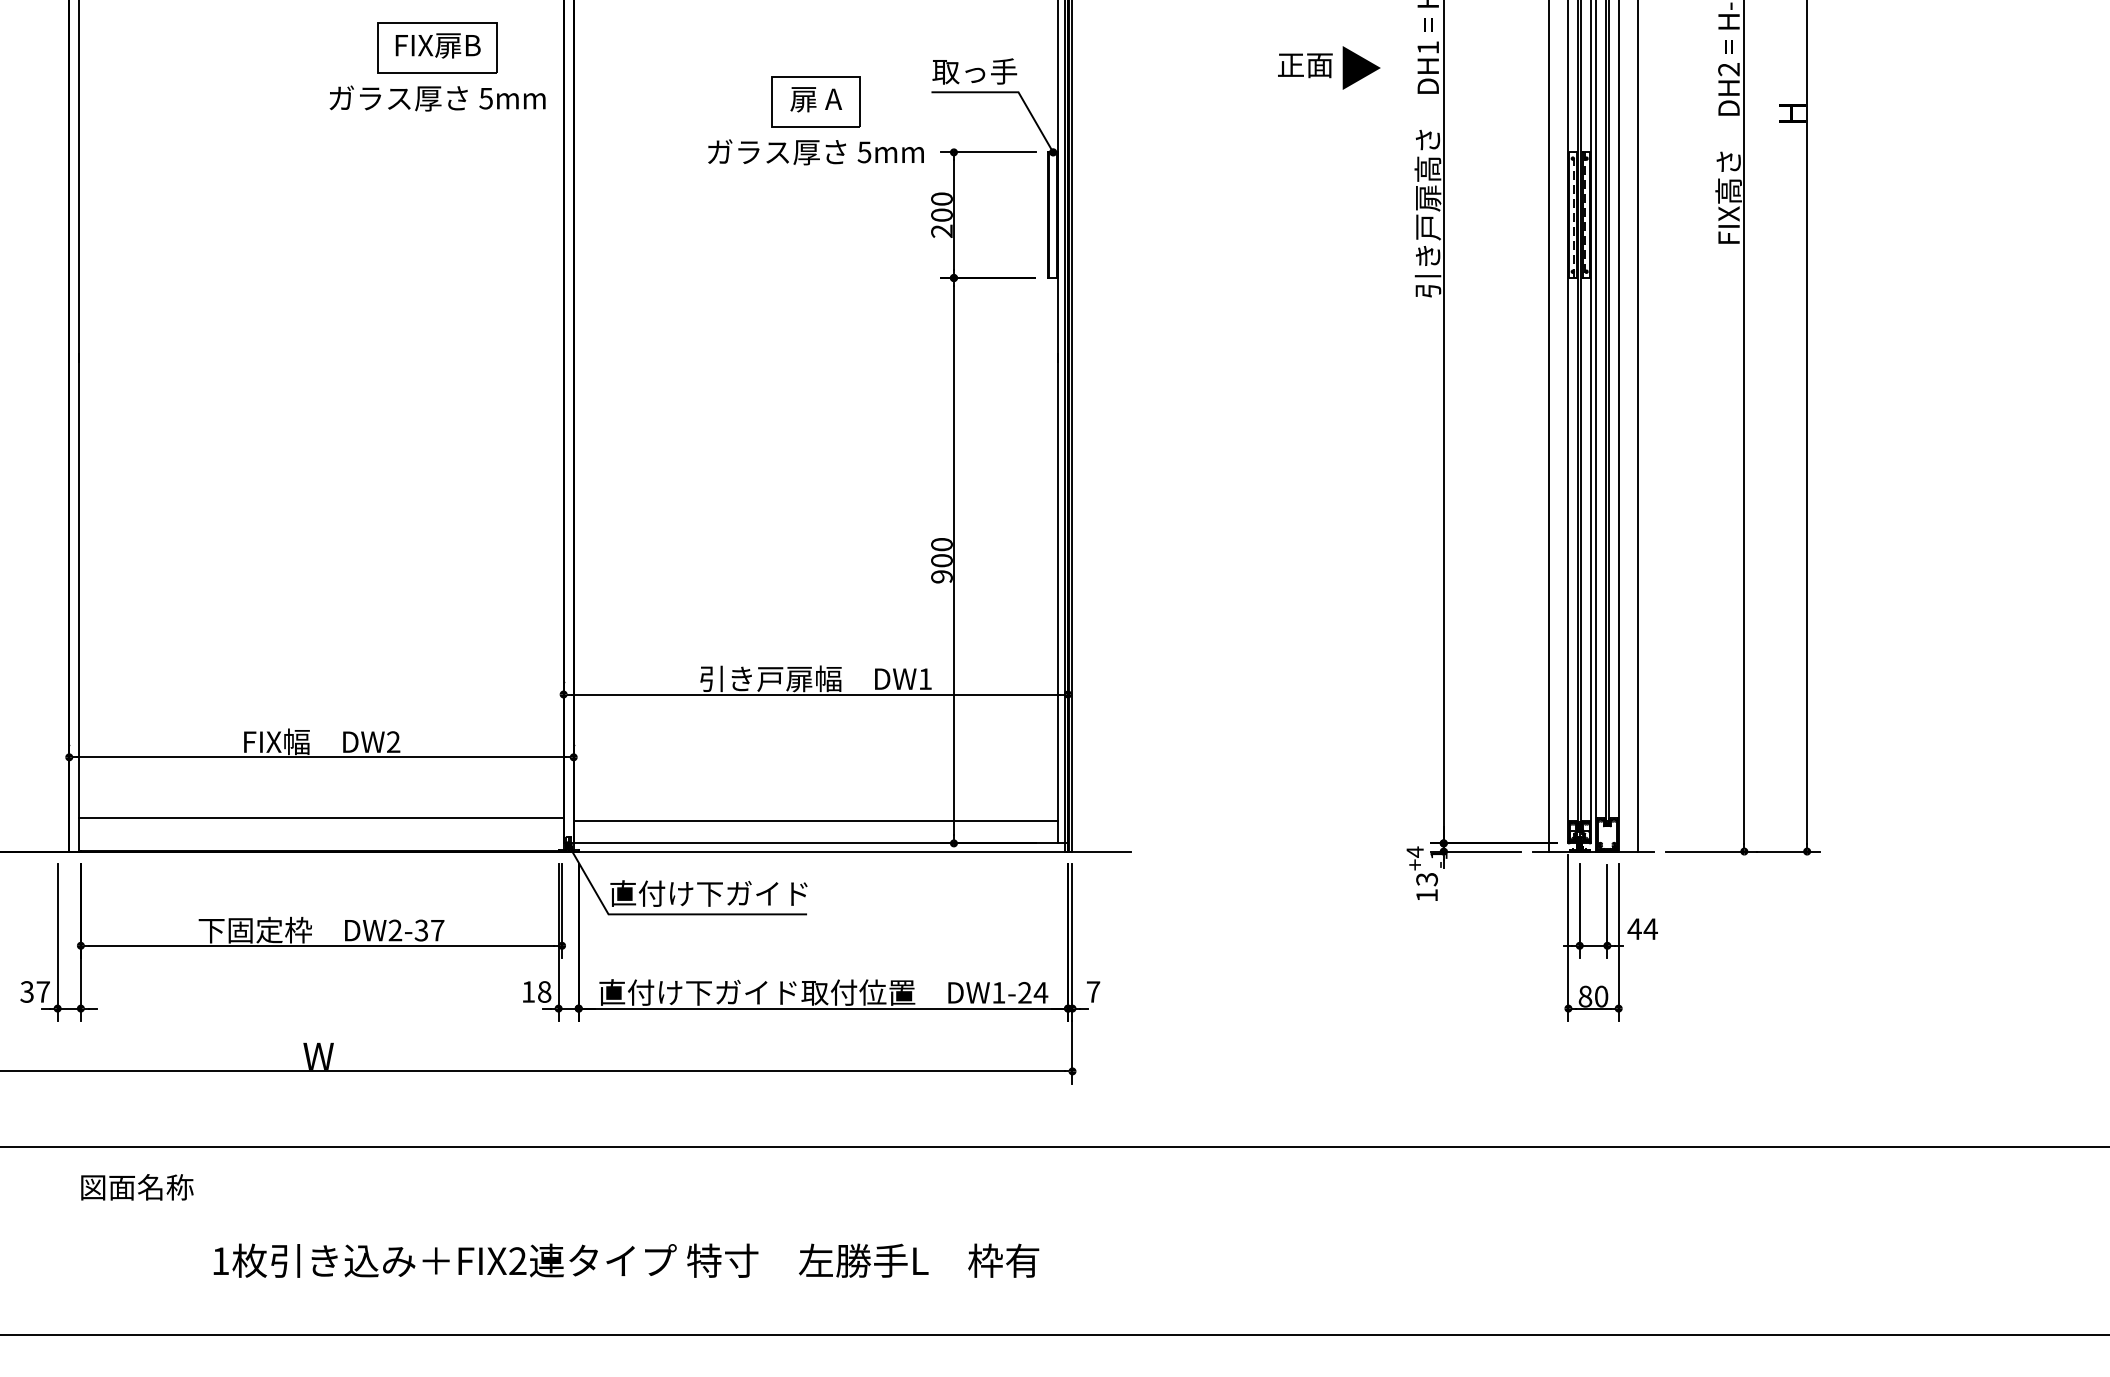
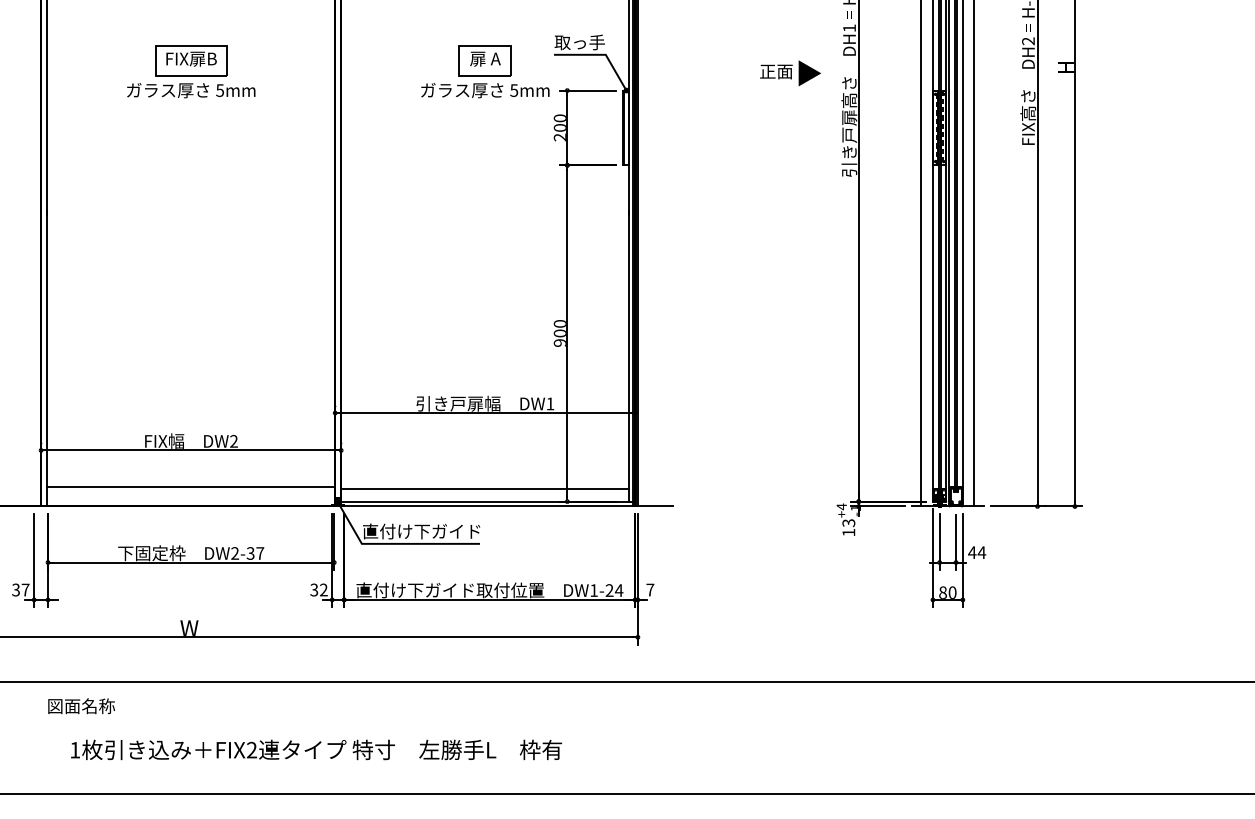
part: (438, 66) -> (191, 71), moved
text: (1329, 68) -> (790, 73), moved
text: (535, 991) -> (318, 589), 18 -> 32
text: (626, 1260) -> (316, 749), moved

